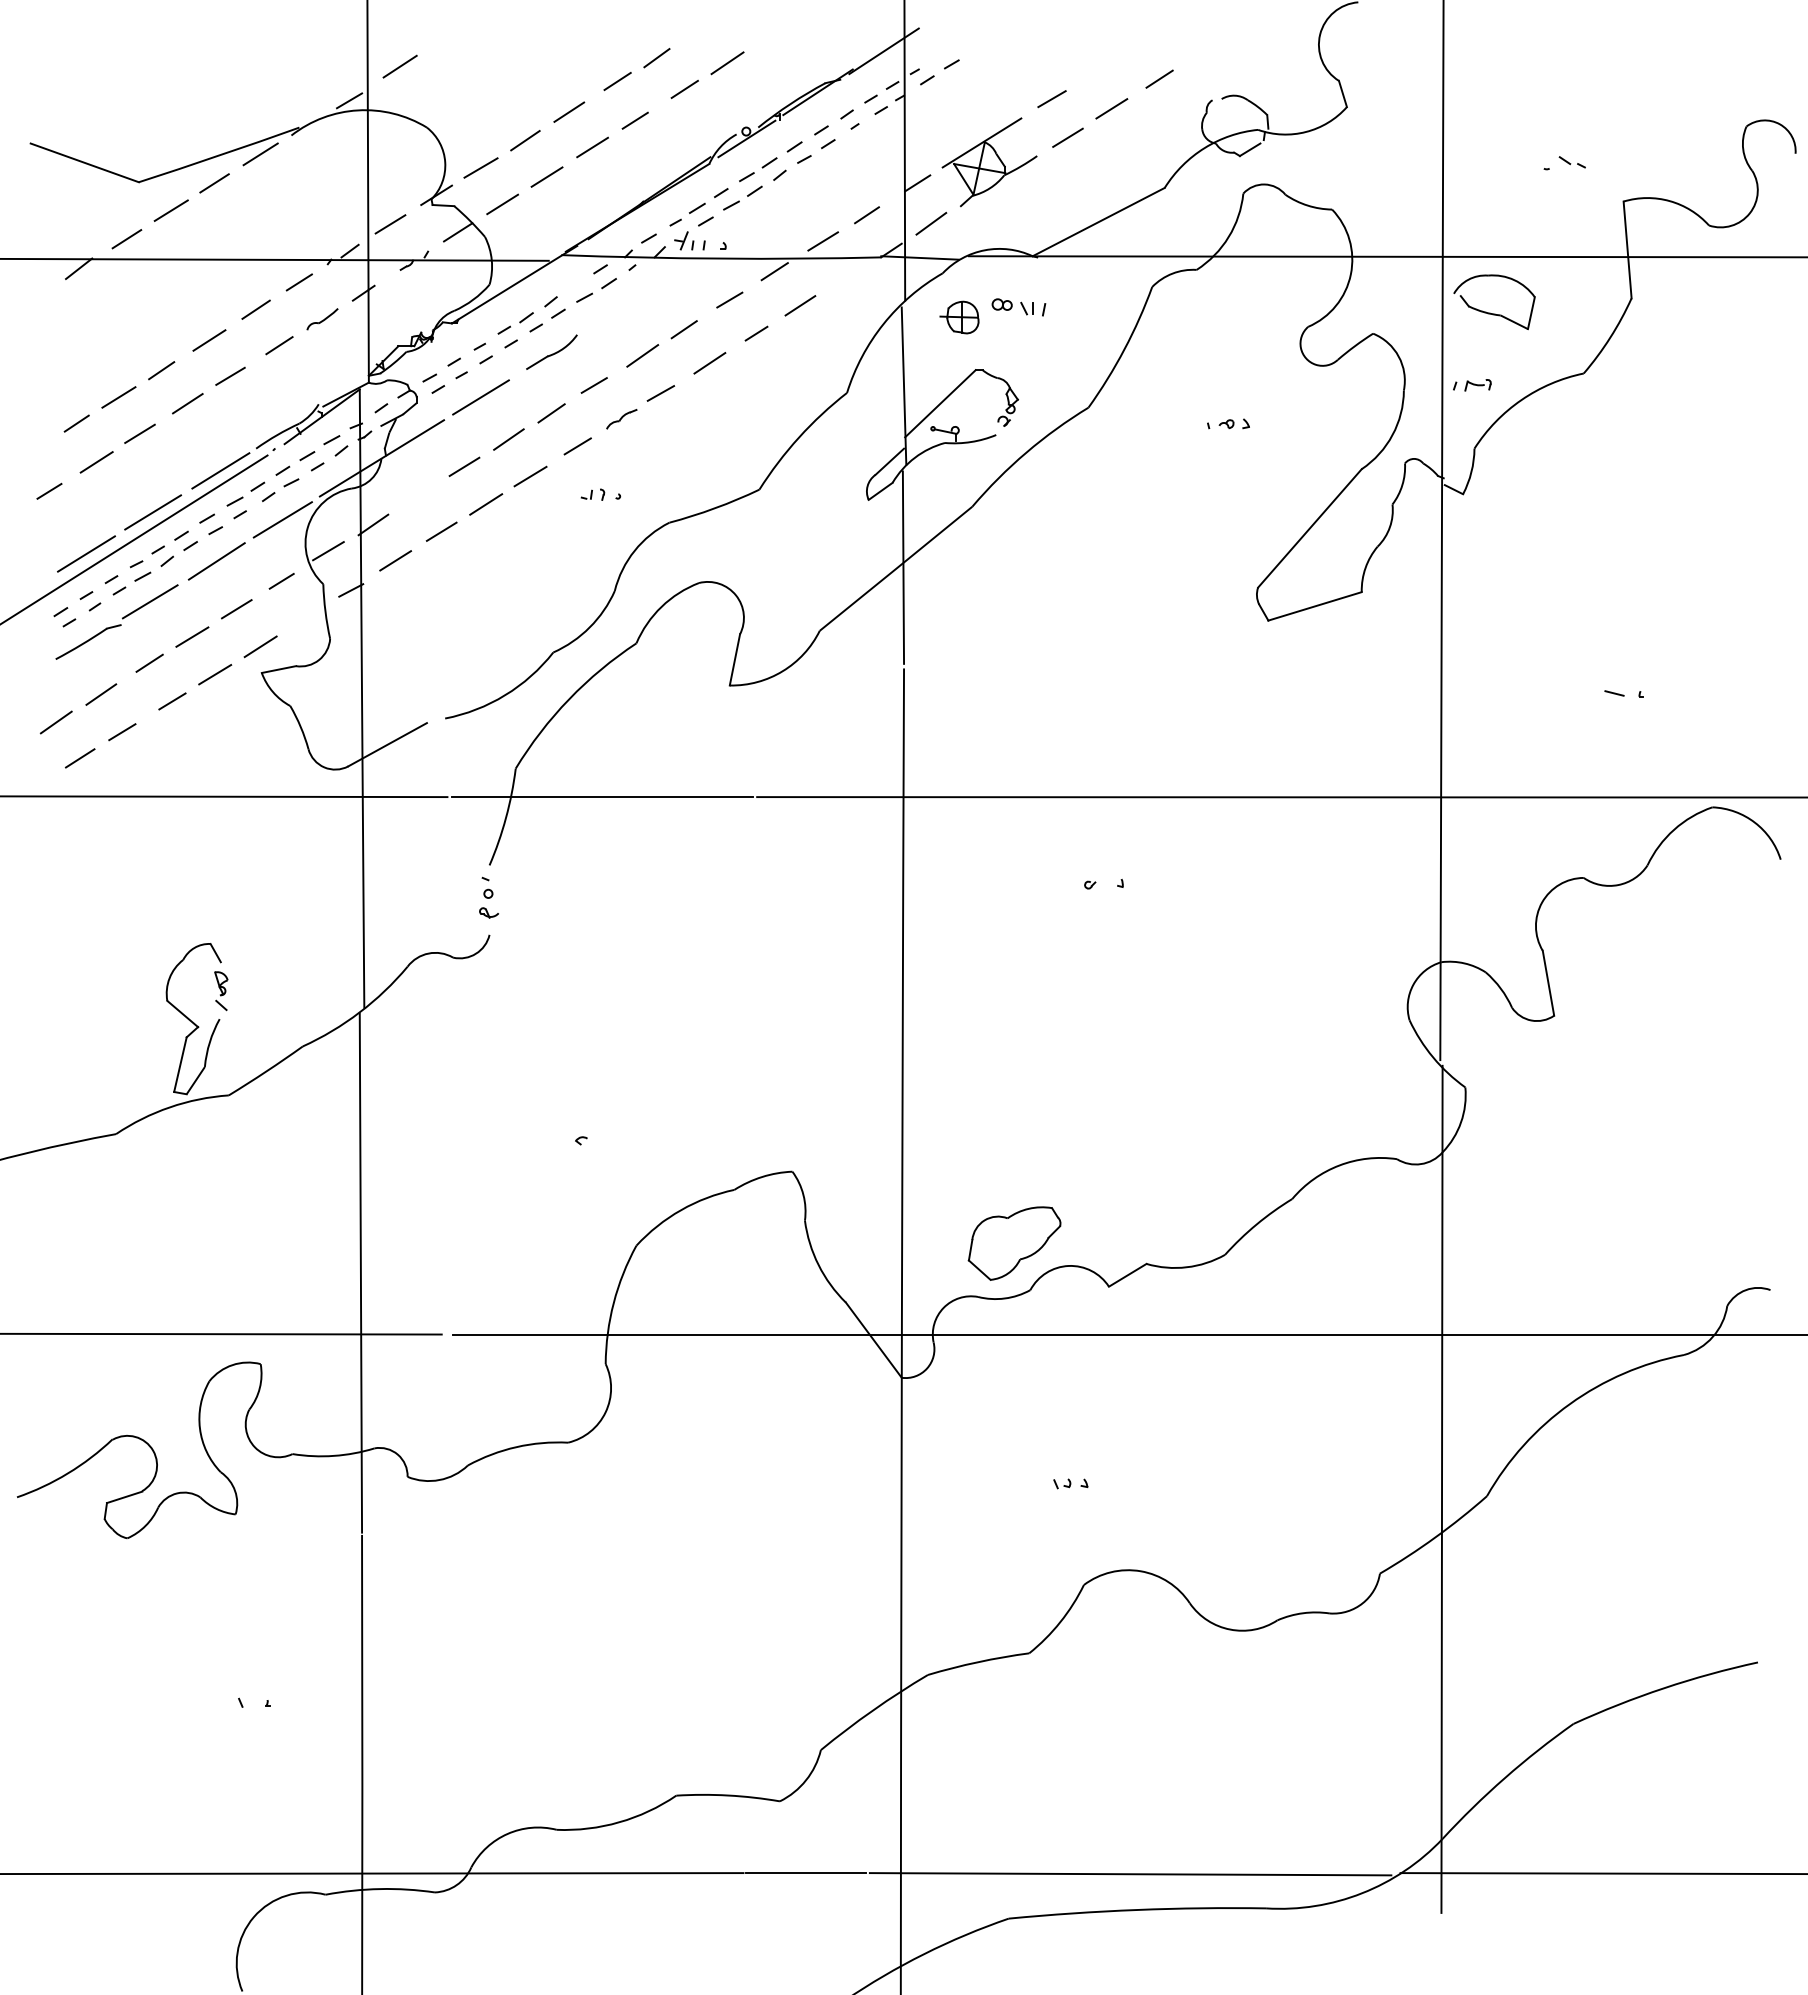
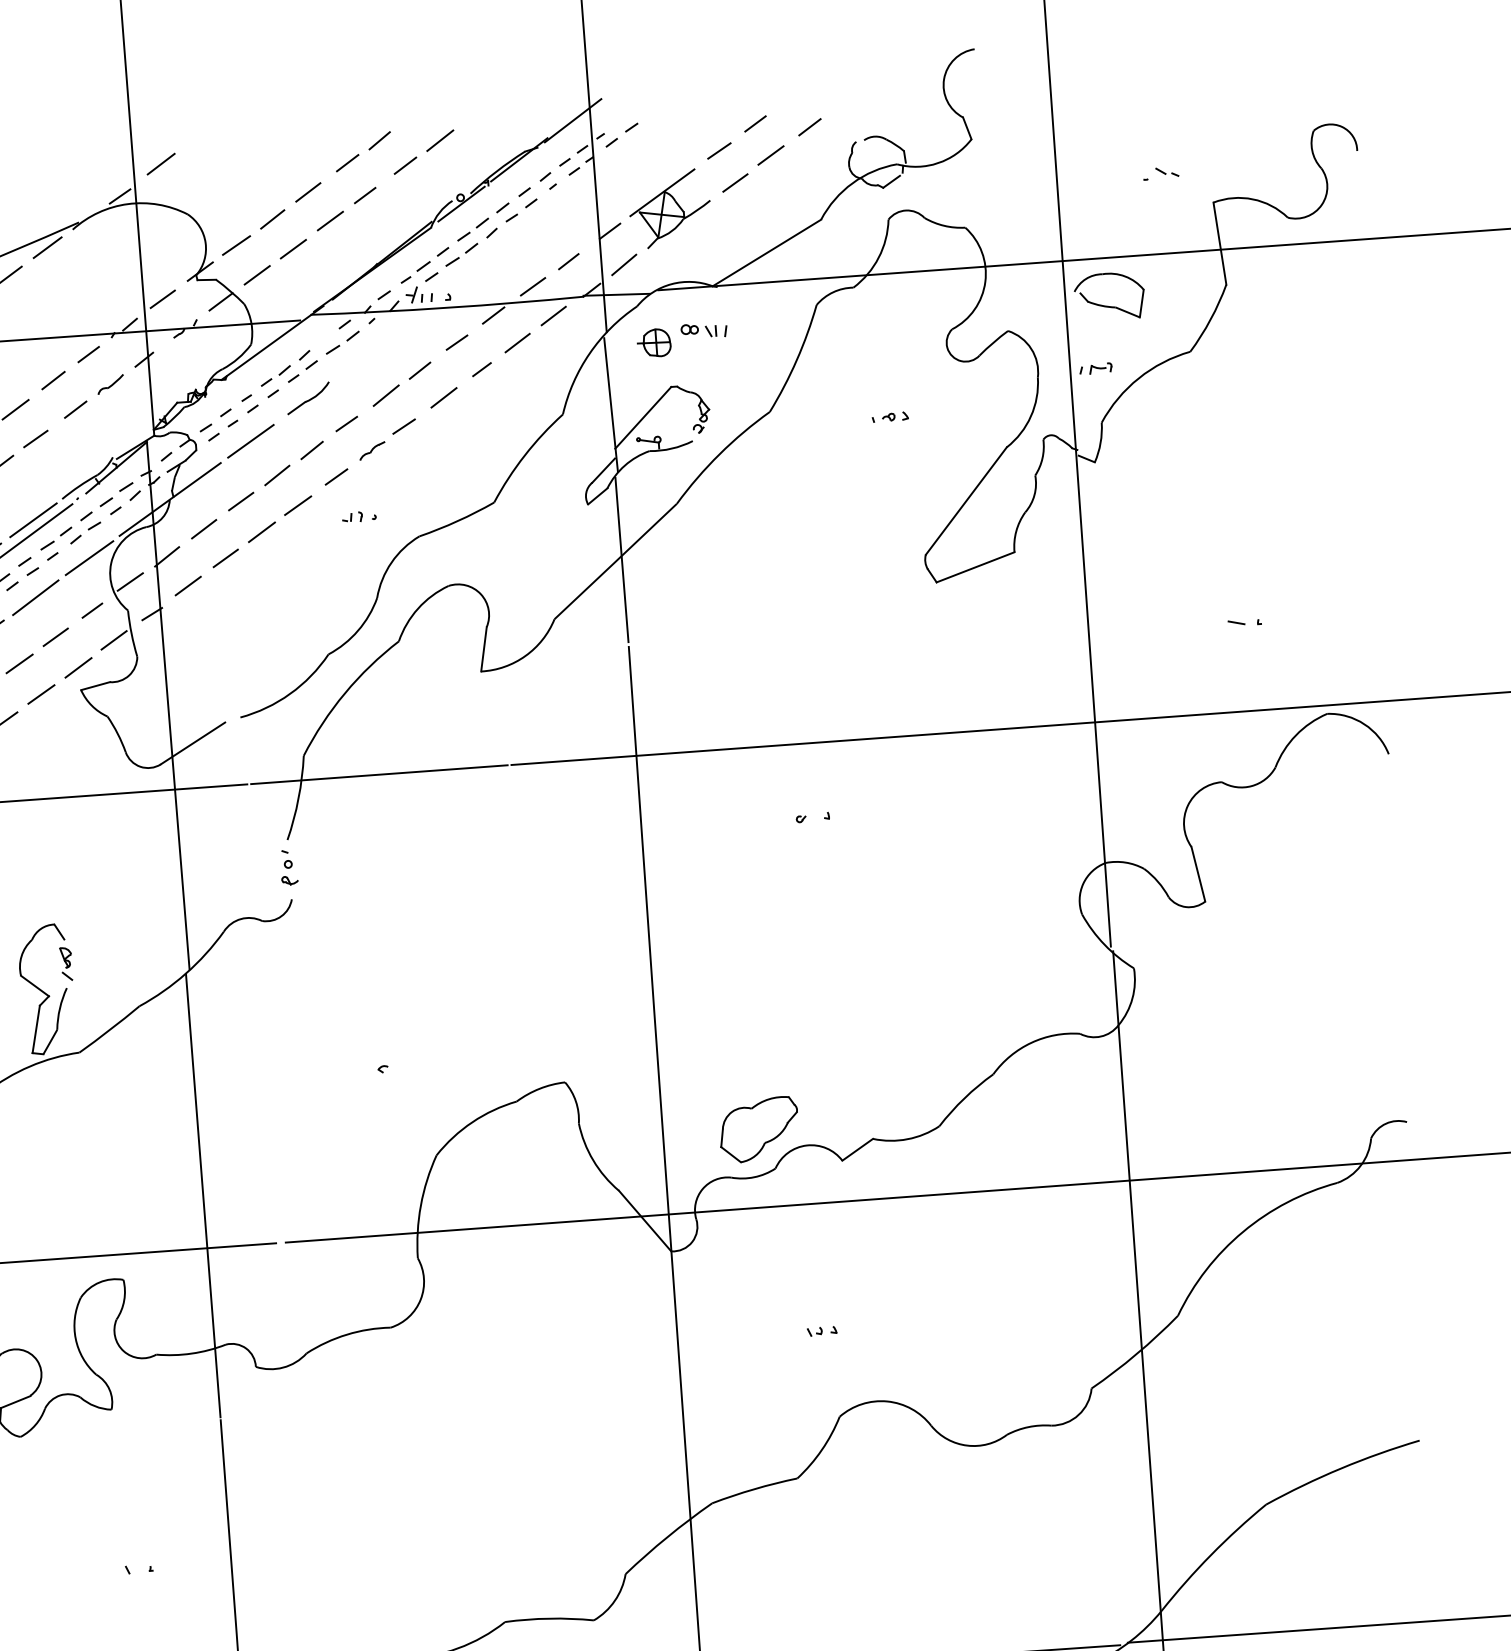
line: (1095, 70) -> (754, 123), added
line: (844, 277) -> (553, 316), added
line: (418, 495) -> (203, 528), added
line: (304, 617) -> (114, 640), added

